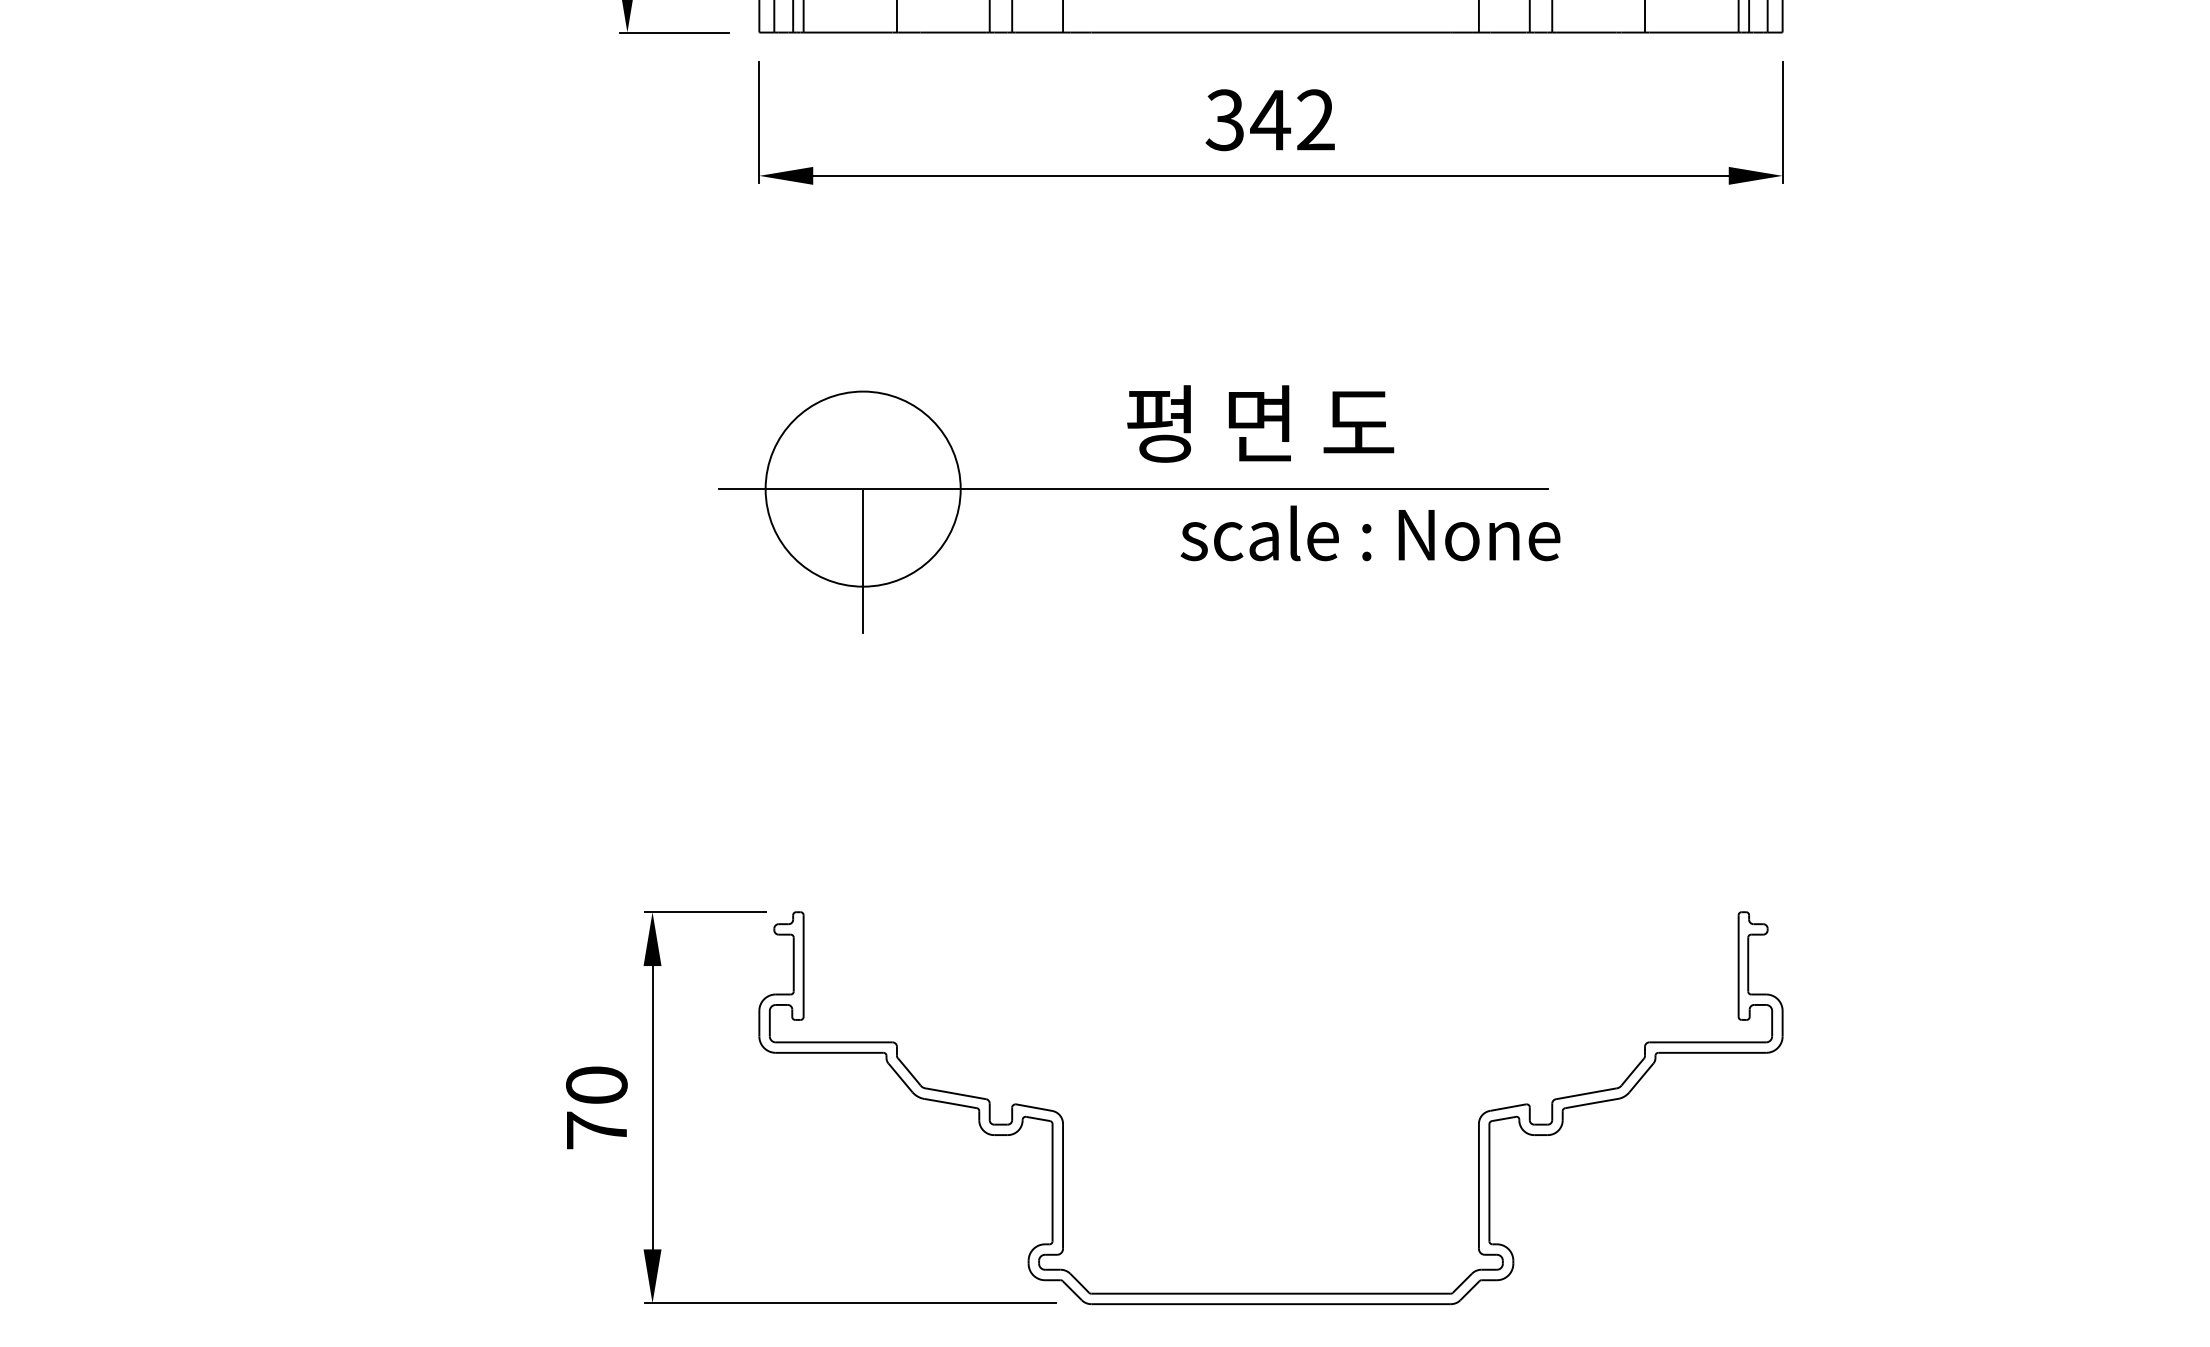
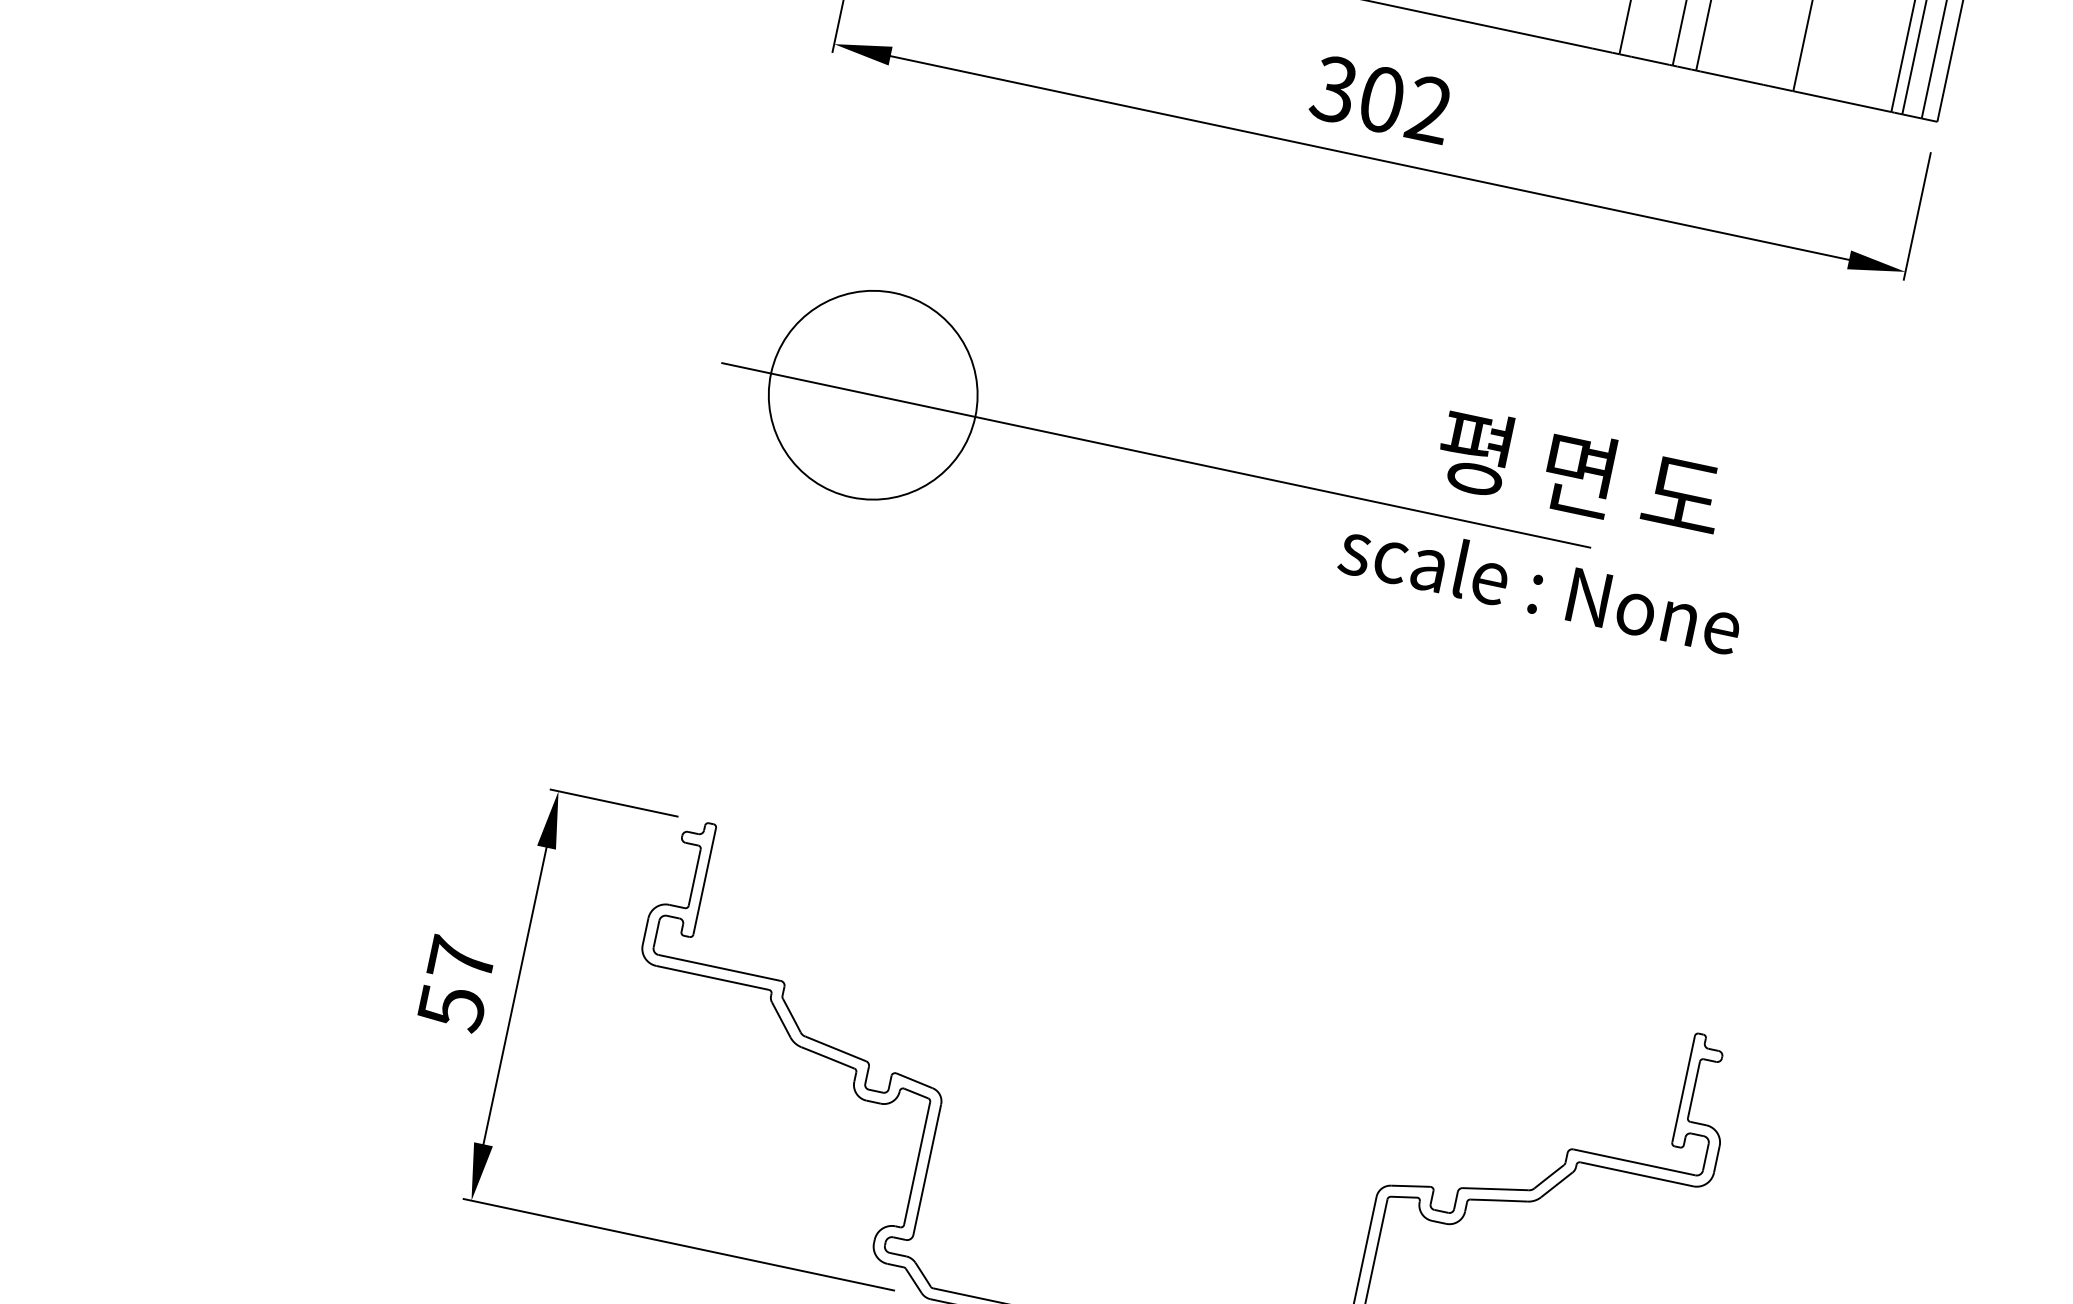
text: (1270, 120) -> (1381, 99), 342 -> 302
text: (1260, 423) -> (1580, 473), moved
text: (1370, 533) -> (1541, 585), moved
line: (863, 561) -> (857, 471), removed
text: (596, 1108) -> (456, 984), 70 -> 57

